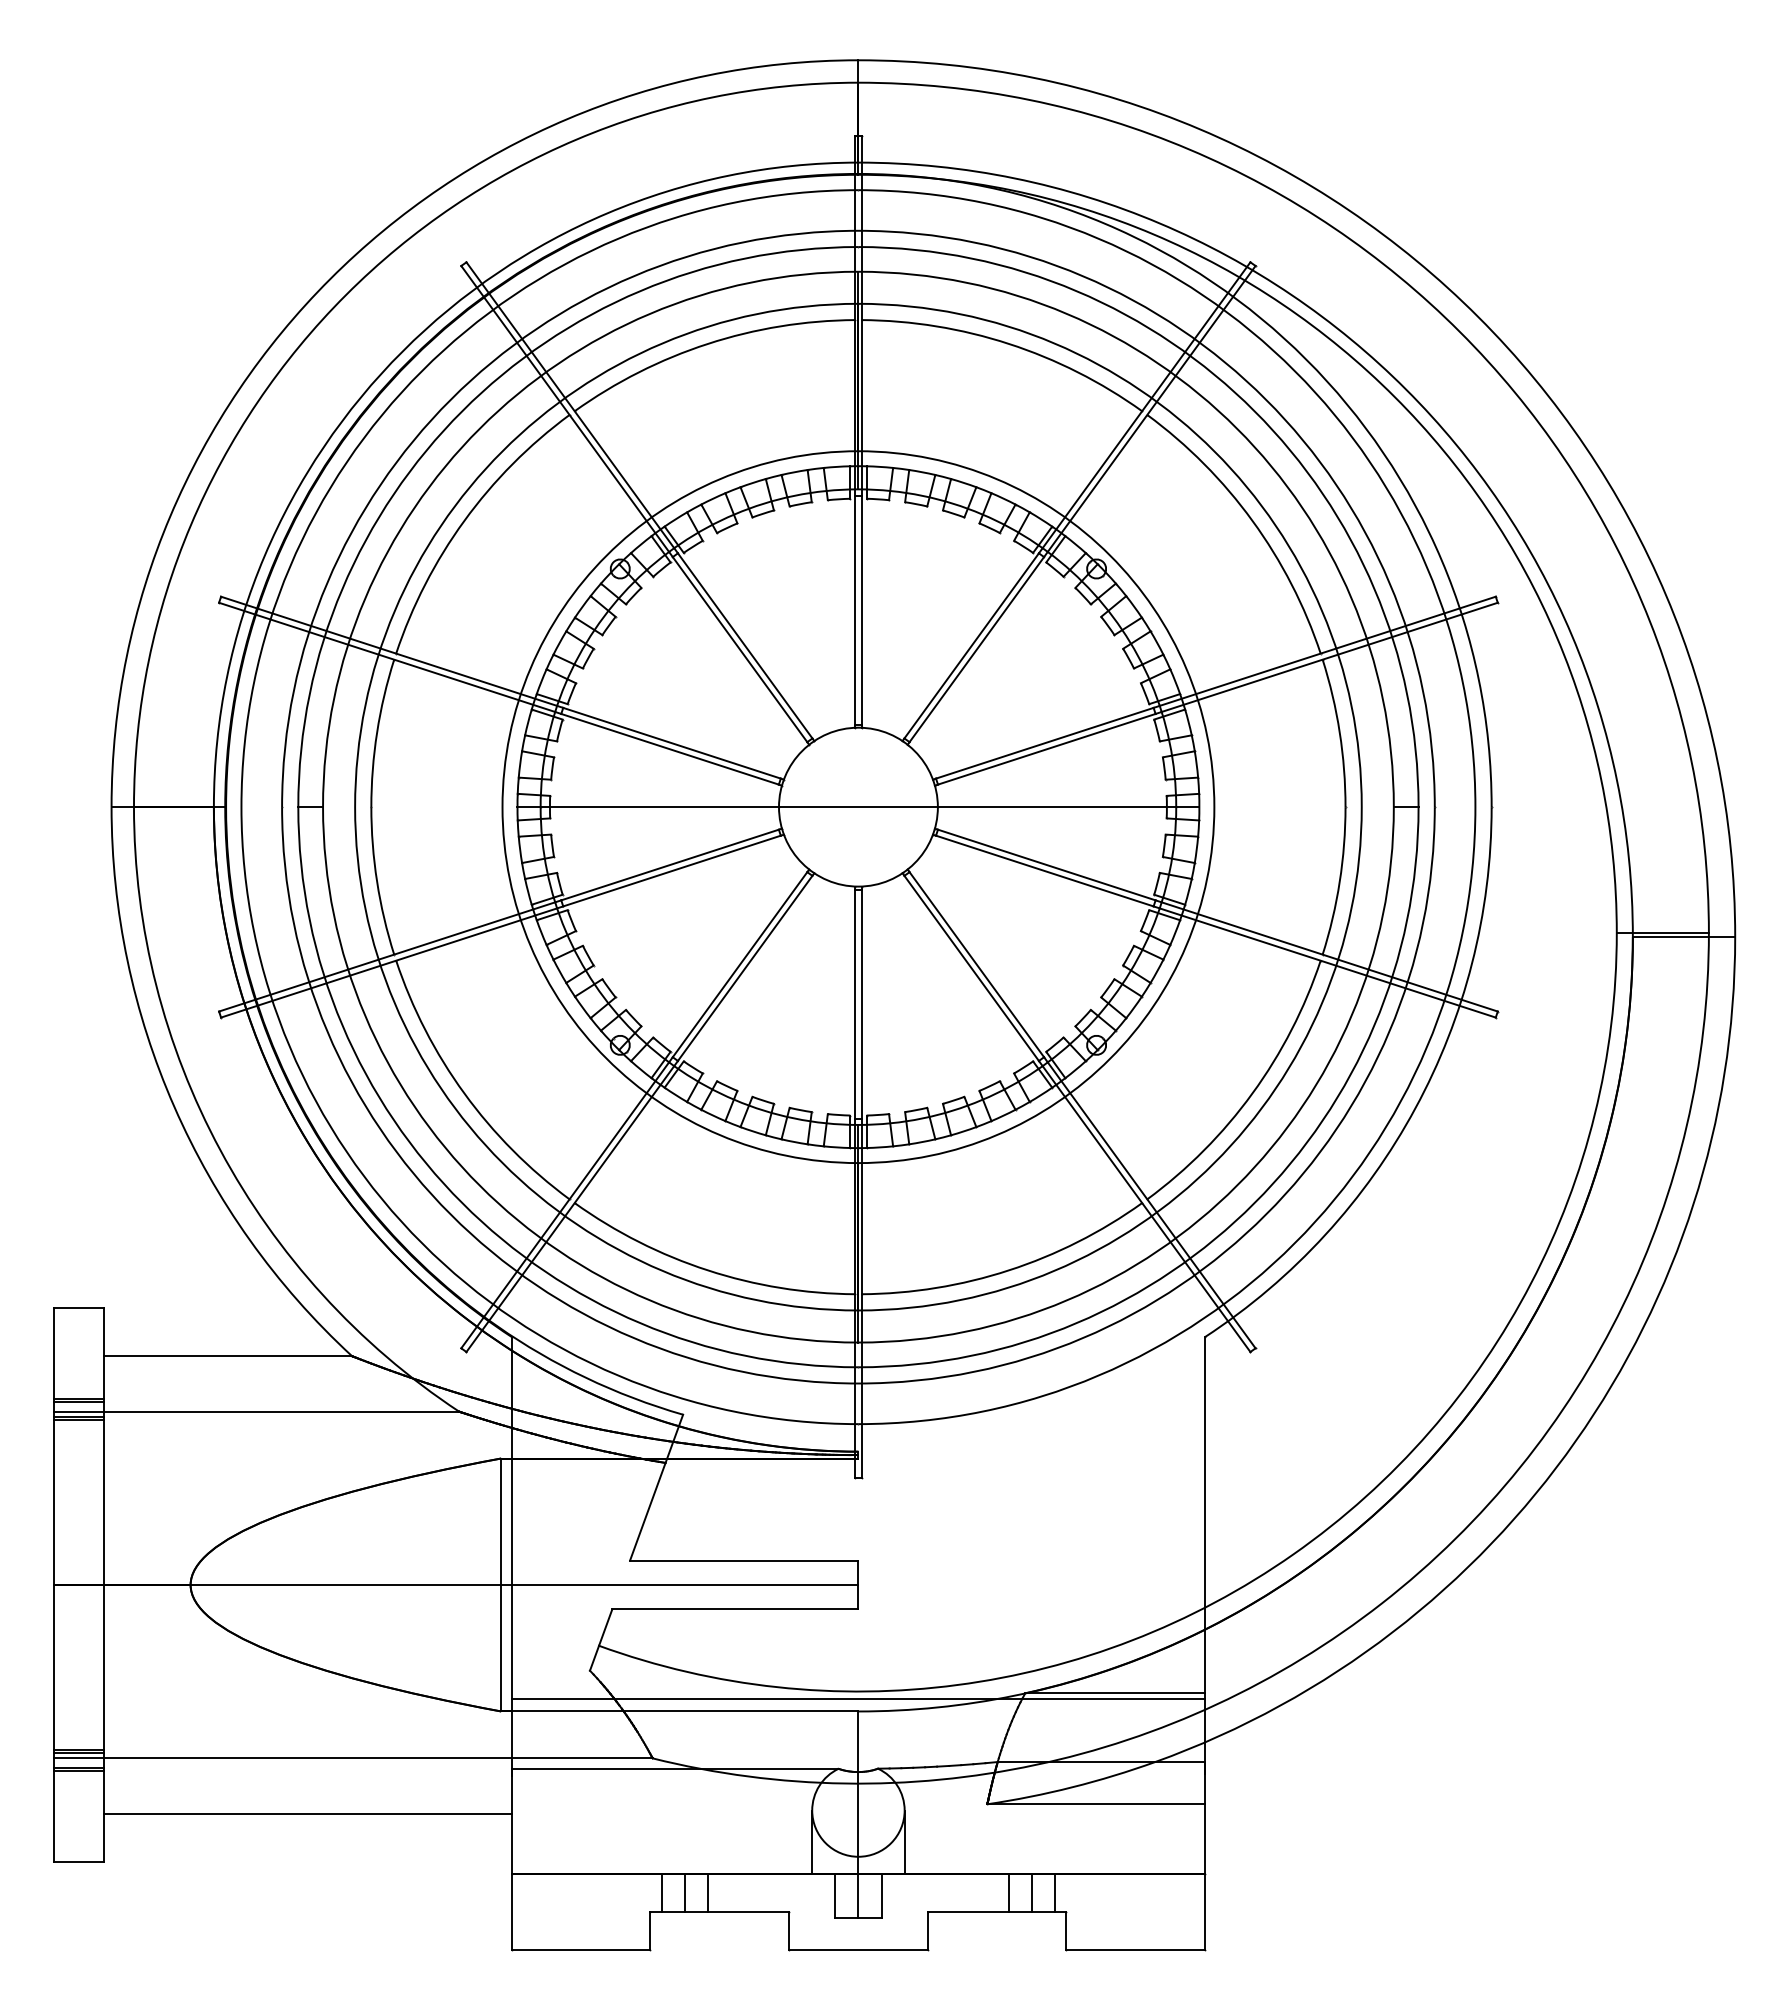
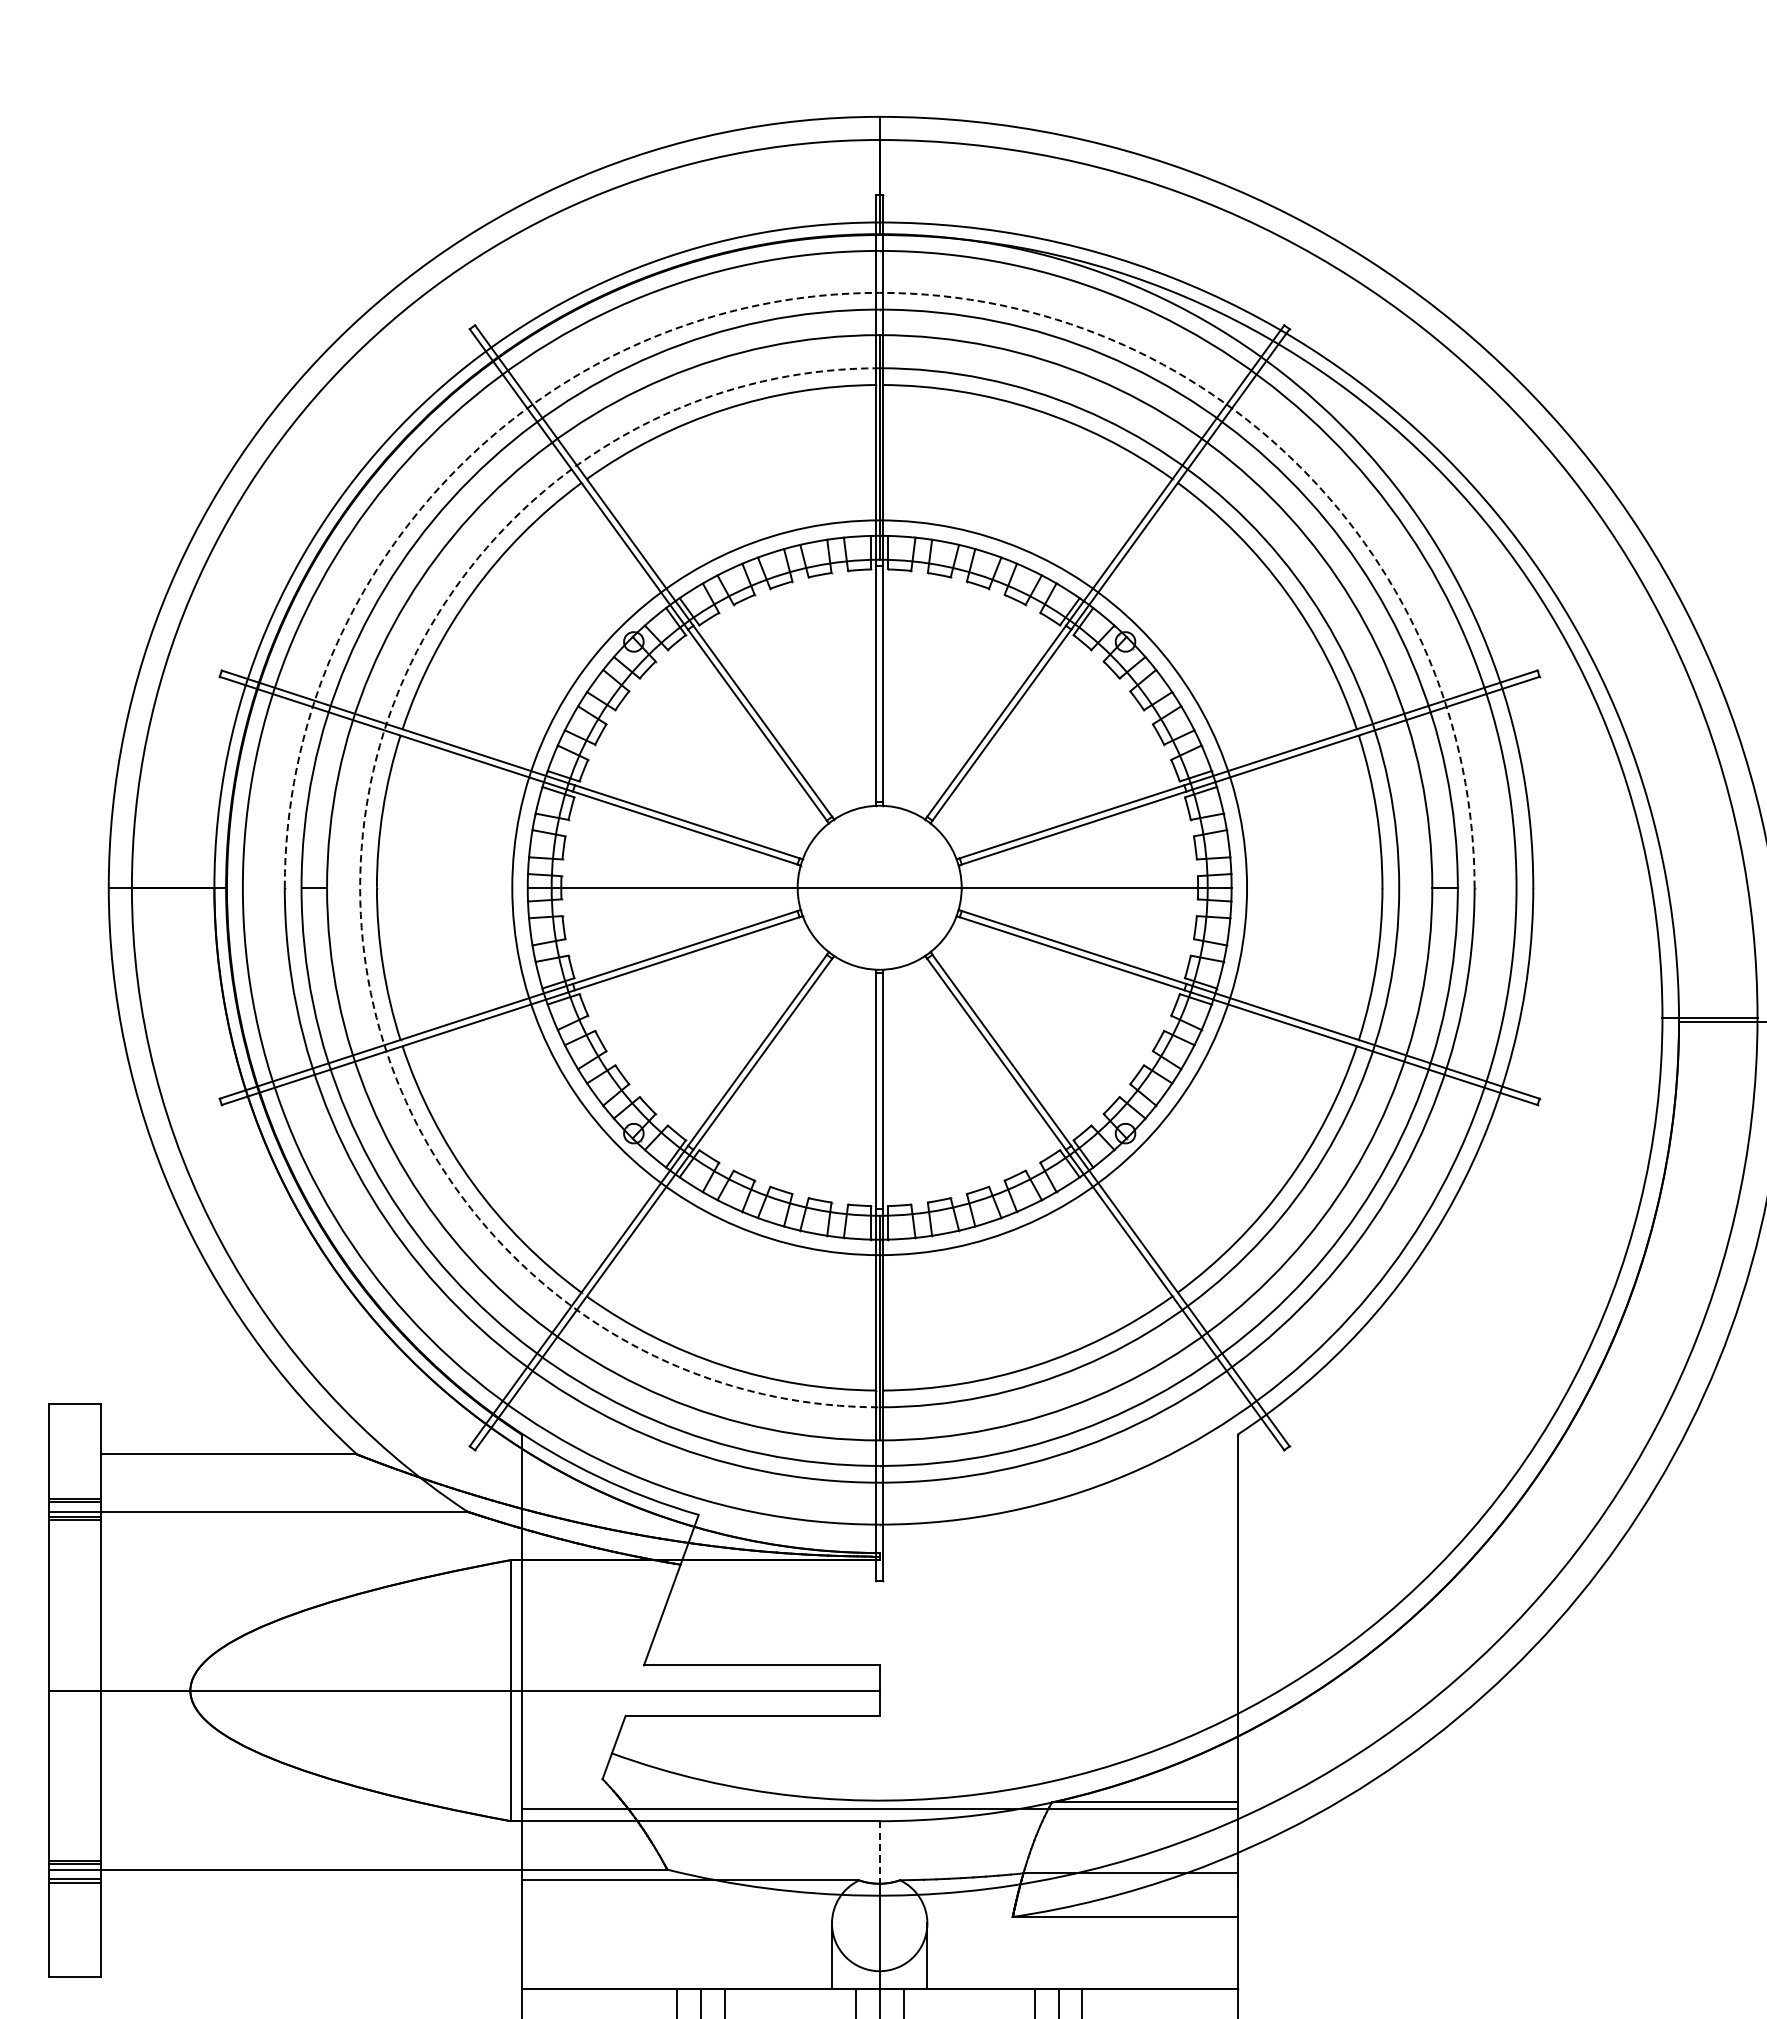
arc: (858, 230) -> (879, 292), solid -> dashed
arc: (355, 807) -> (360, 888), solid -> dashed
line: (858, 1742) -> (879, 1853), solid -> dashed
line: (307, 1813) -> (311, 1926), removed

